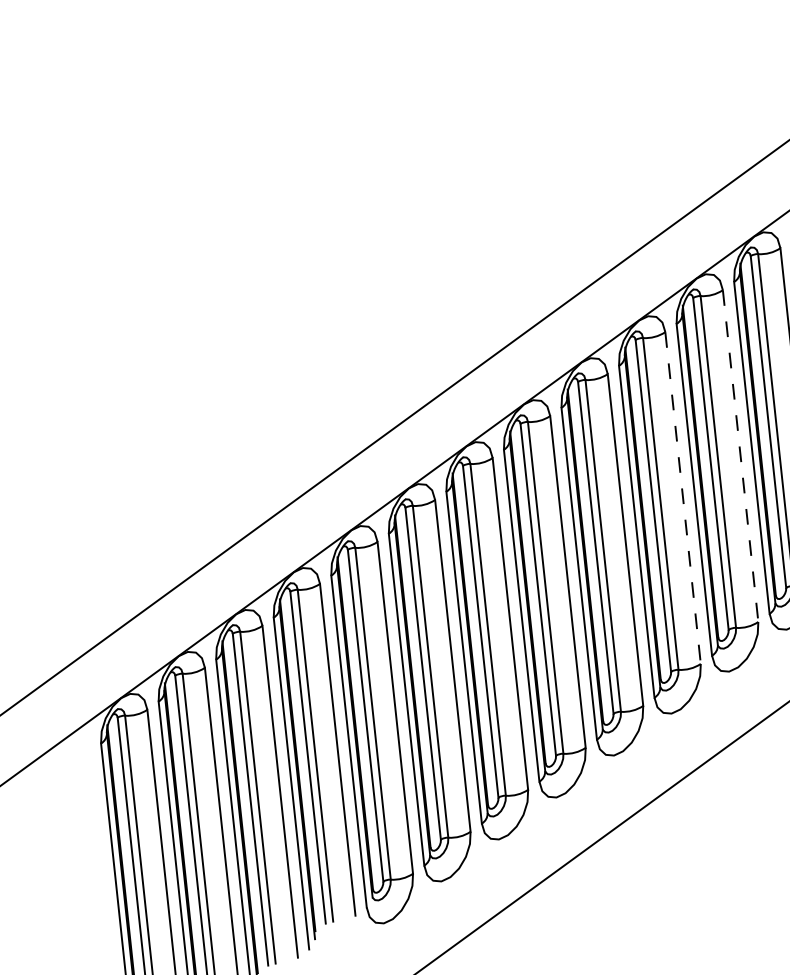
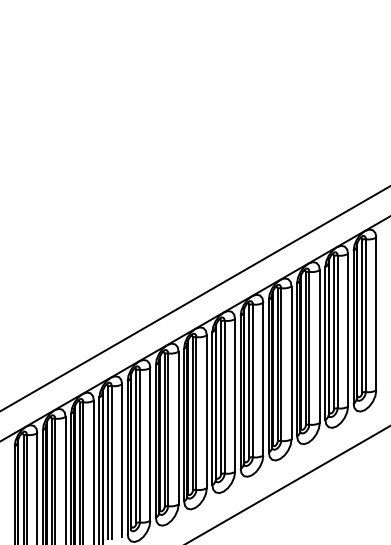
line: (740, 458) -> (319, 347), dashed -> solid
line: (683, 499) -> (291, 363), dashed -> solid

